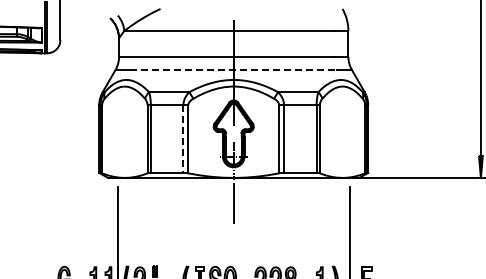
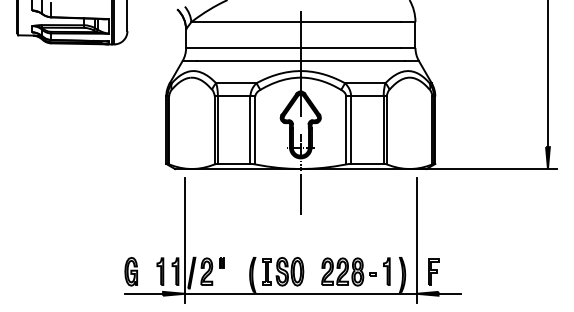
line: (233, 70) -> (300, 61), dashed -> solid
line: (183, 139) -> (250, 130), dashed -> solid

